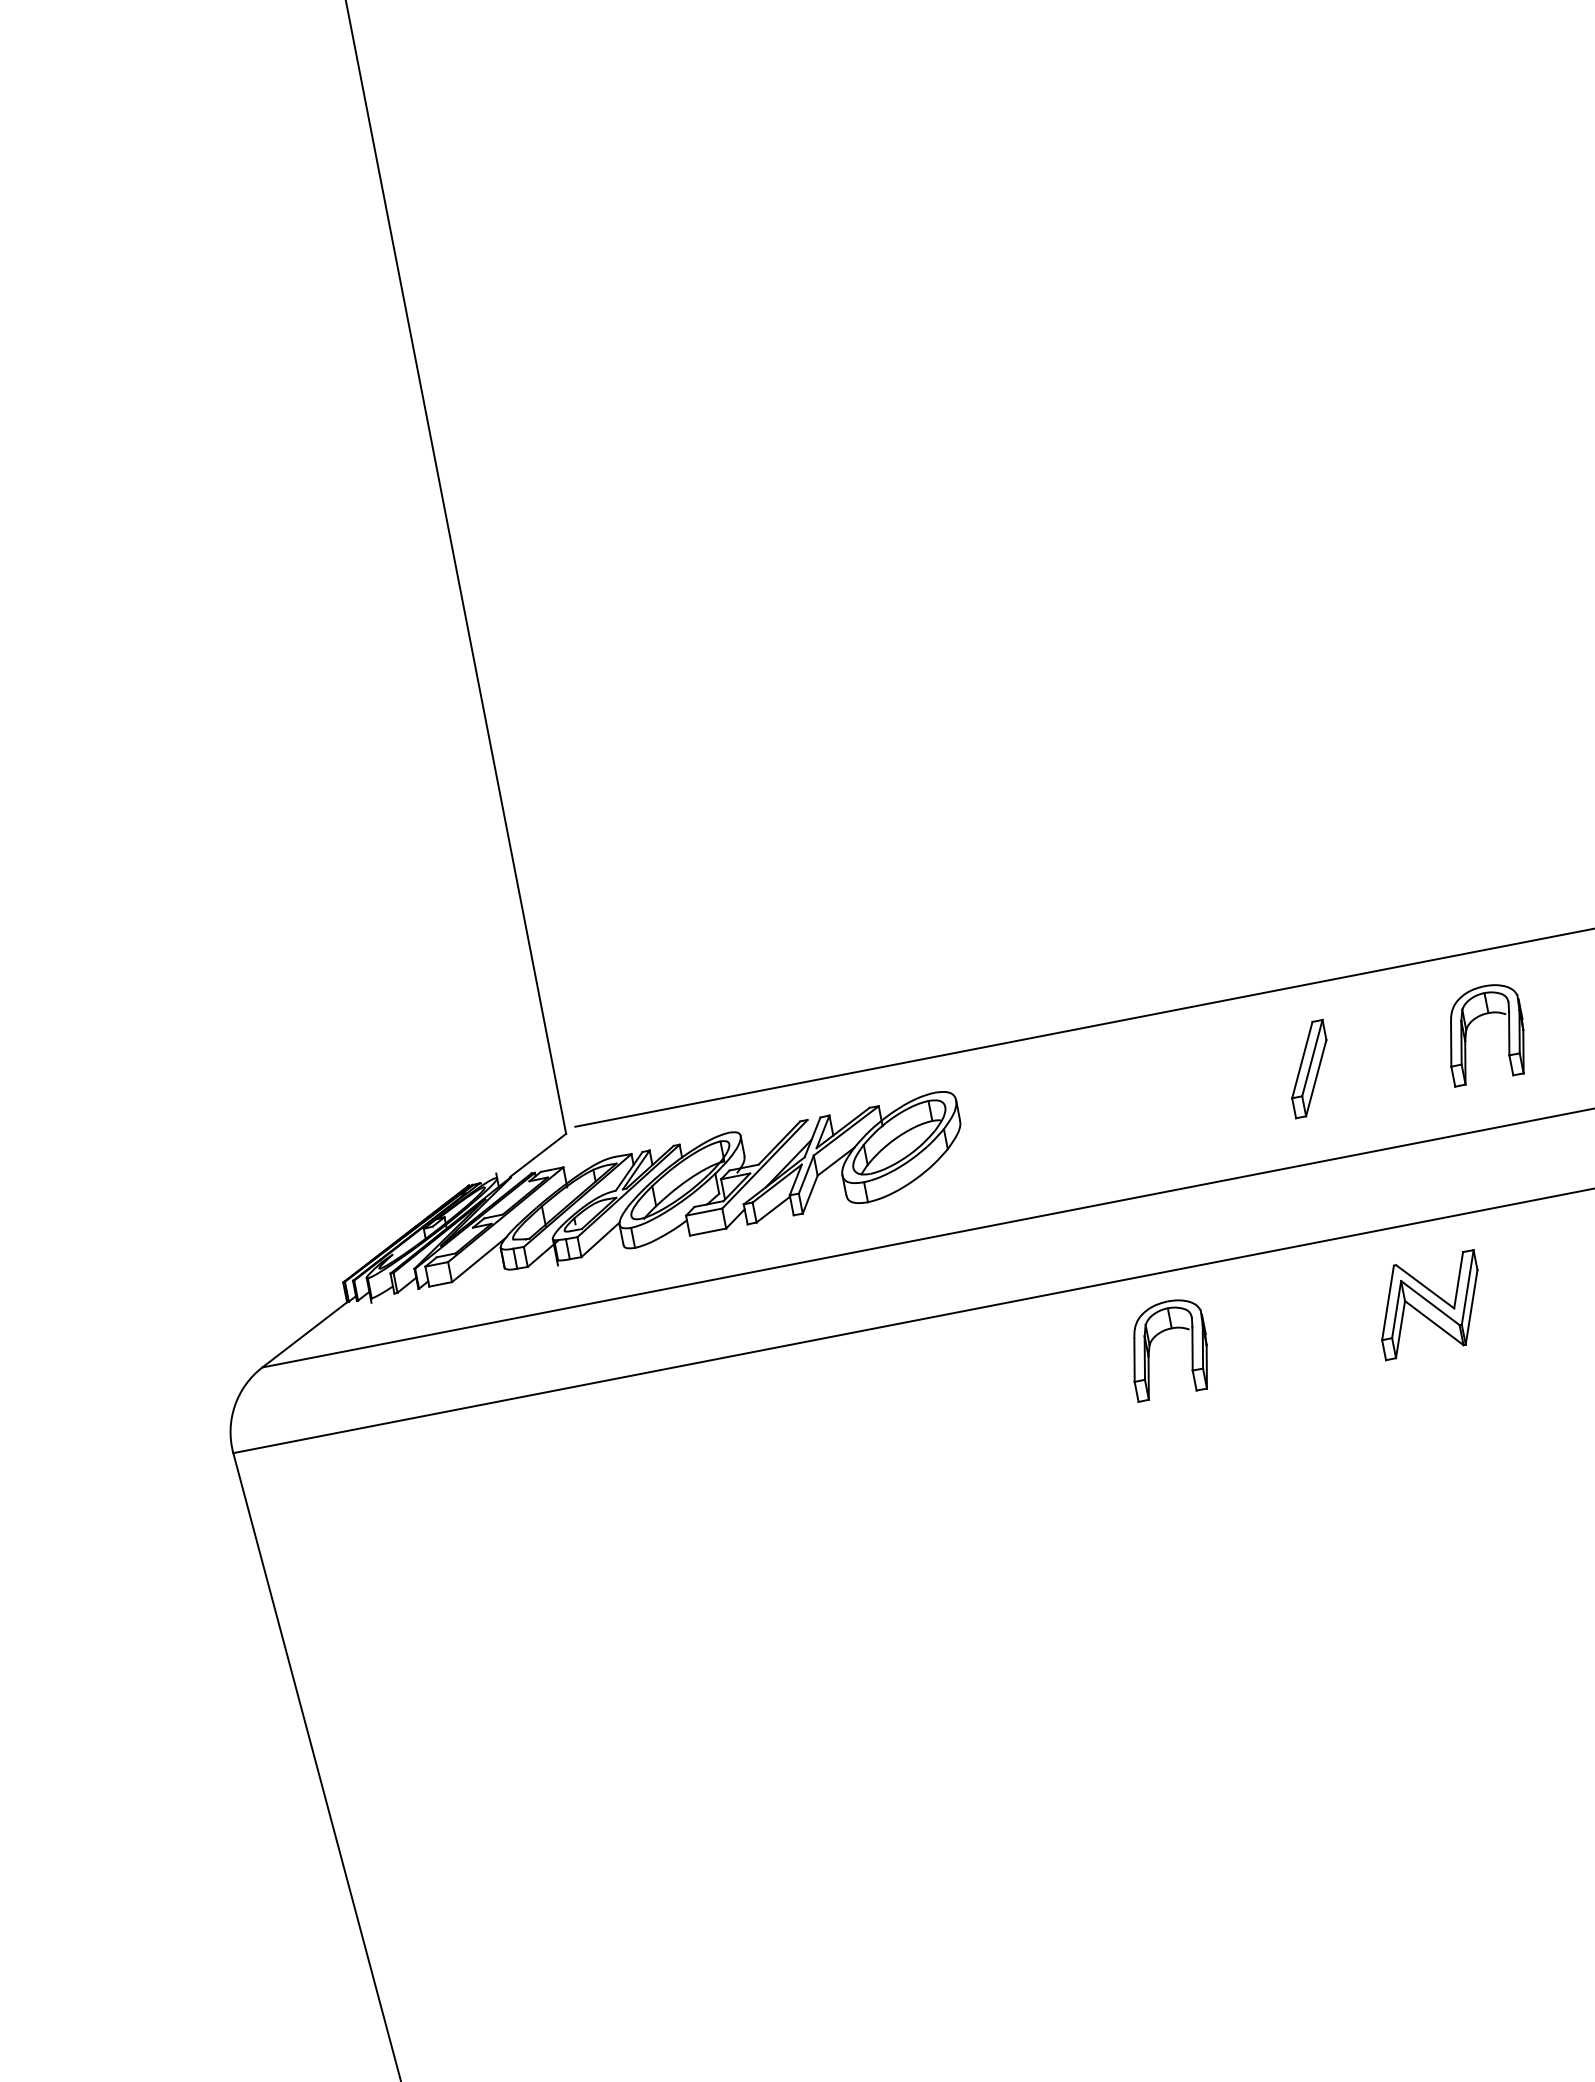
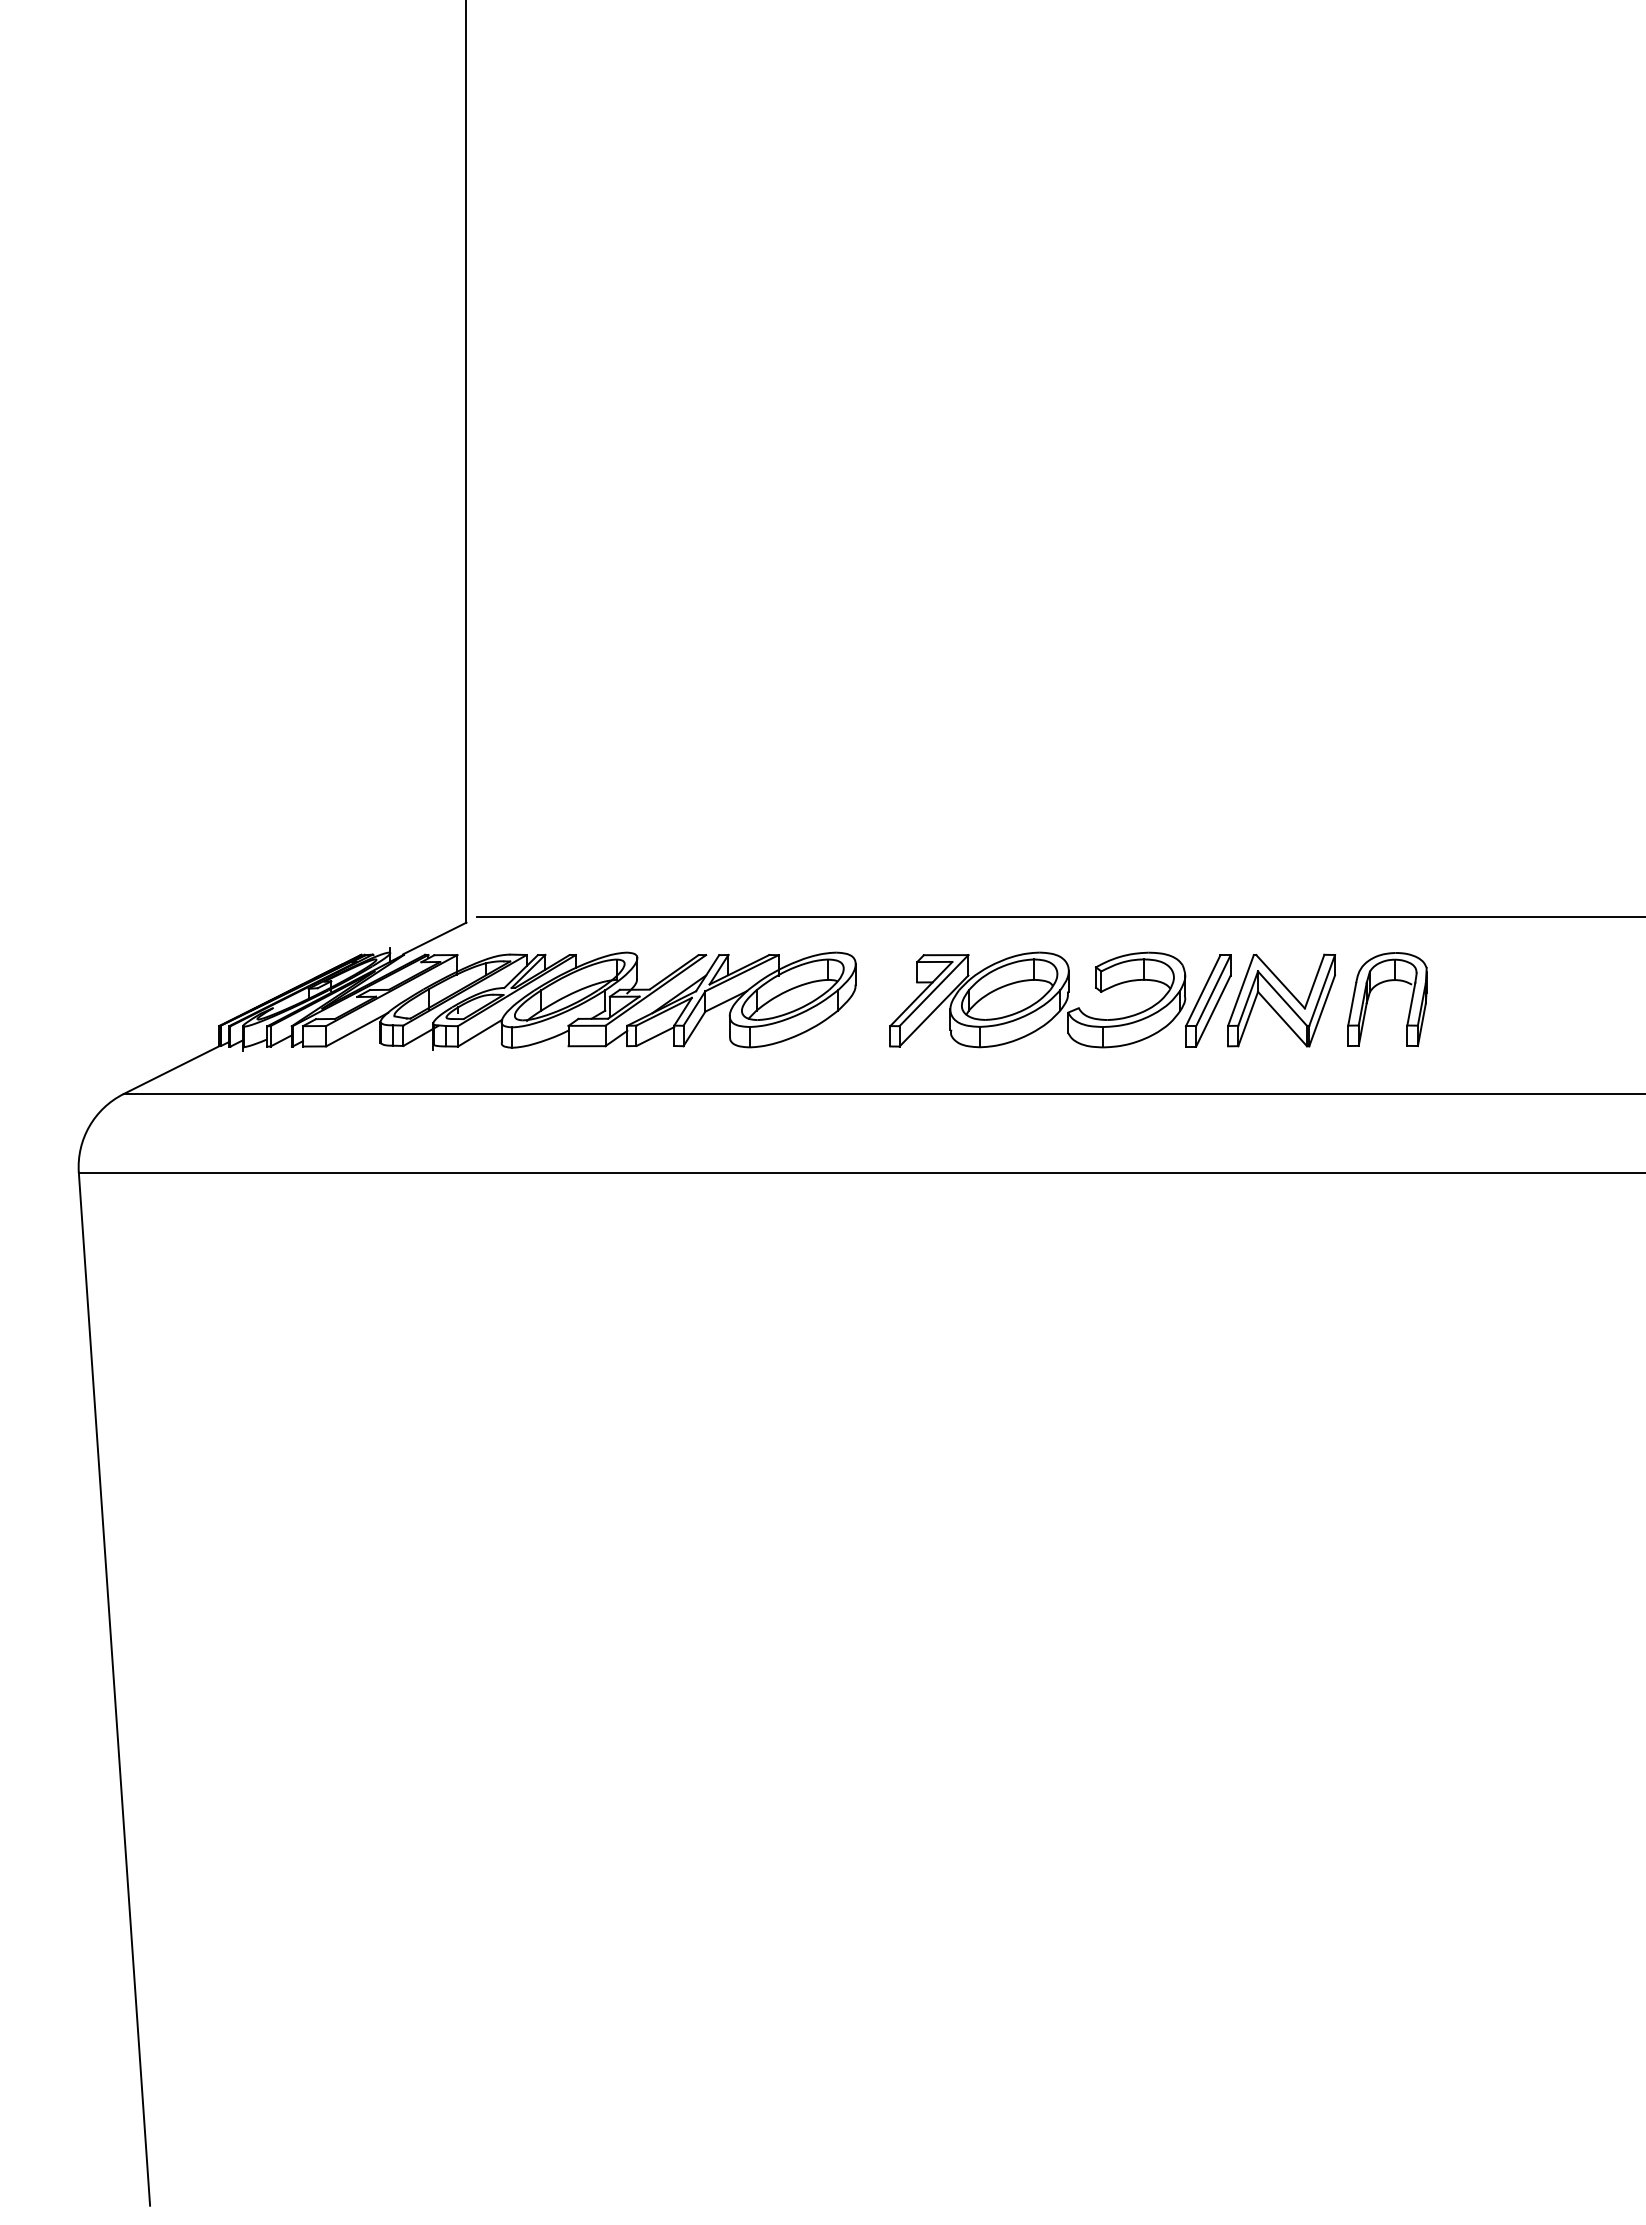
part: (1141, 1100) -> (1037, 999), added
part: (1429, 1305) -> (1281, 1000), moved
part: (1158, 1335) -> (1009, 1233), removed

